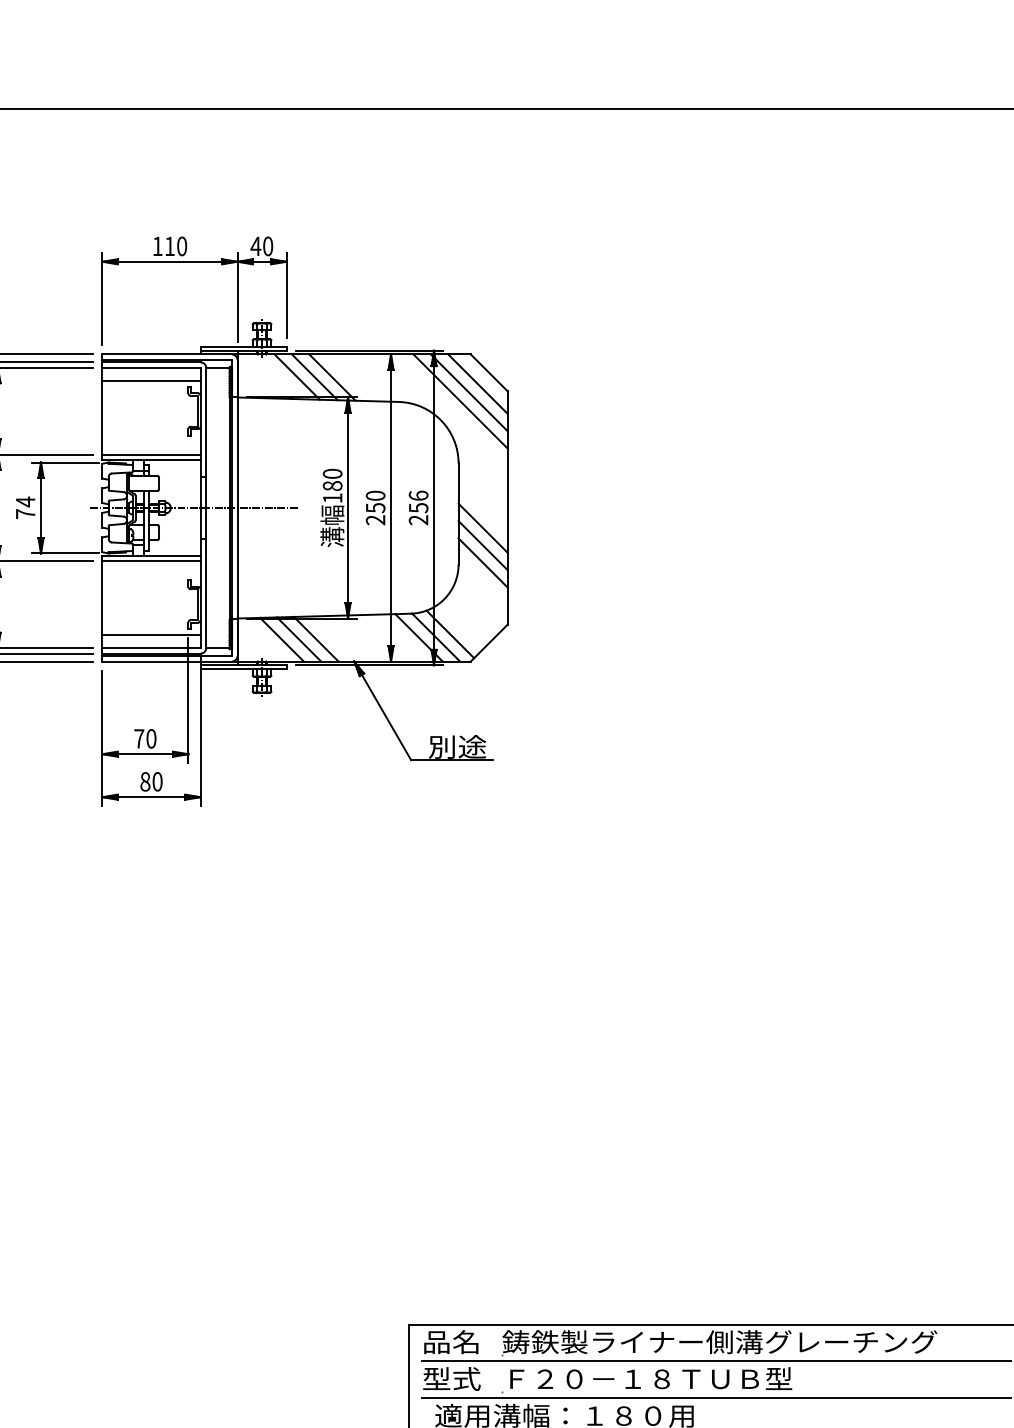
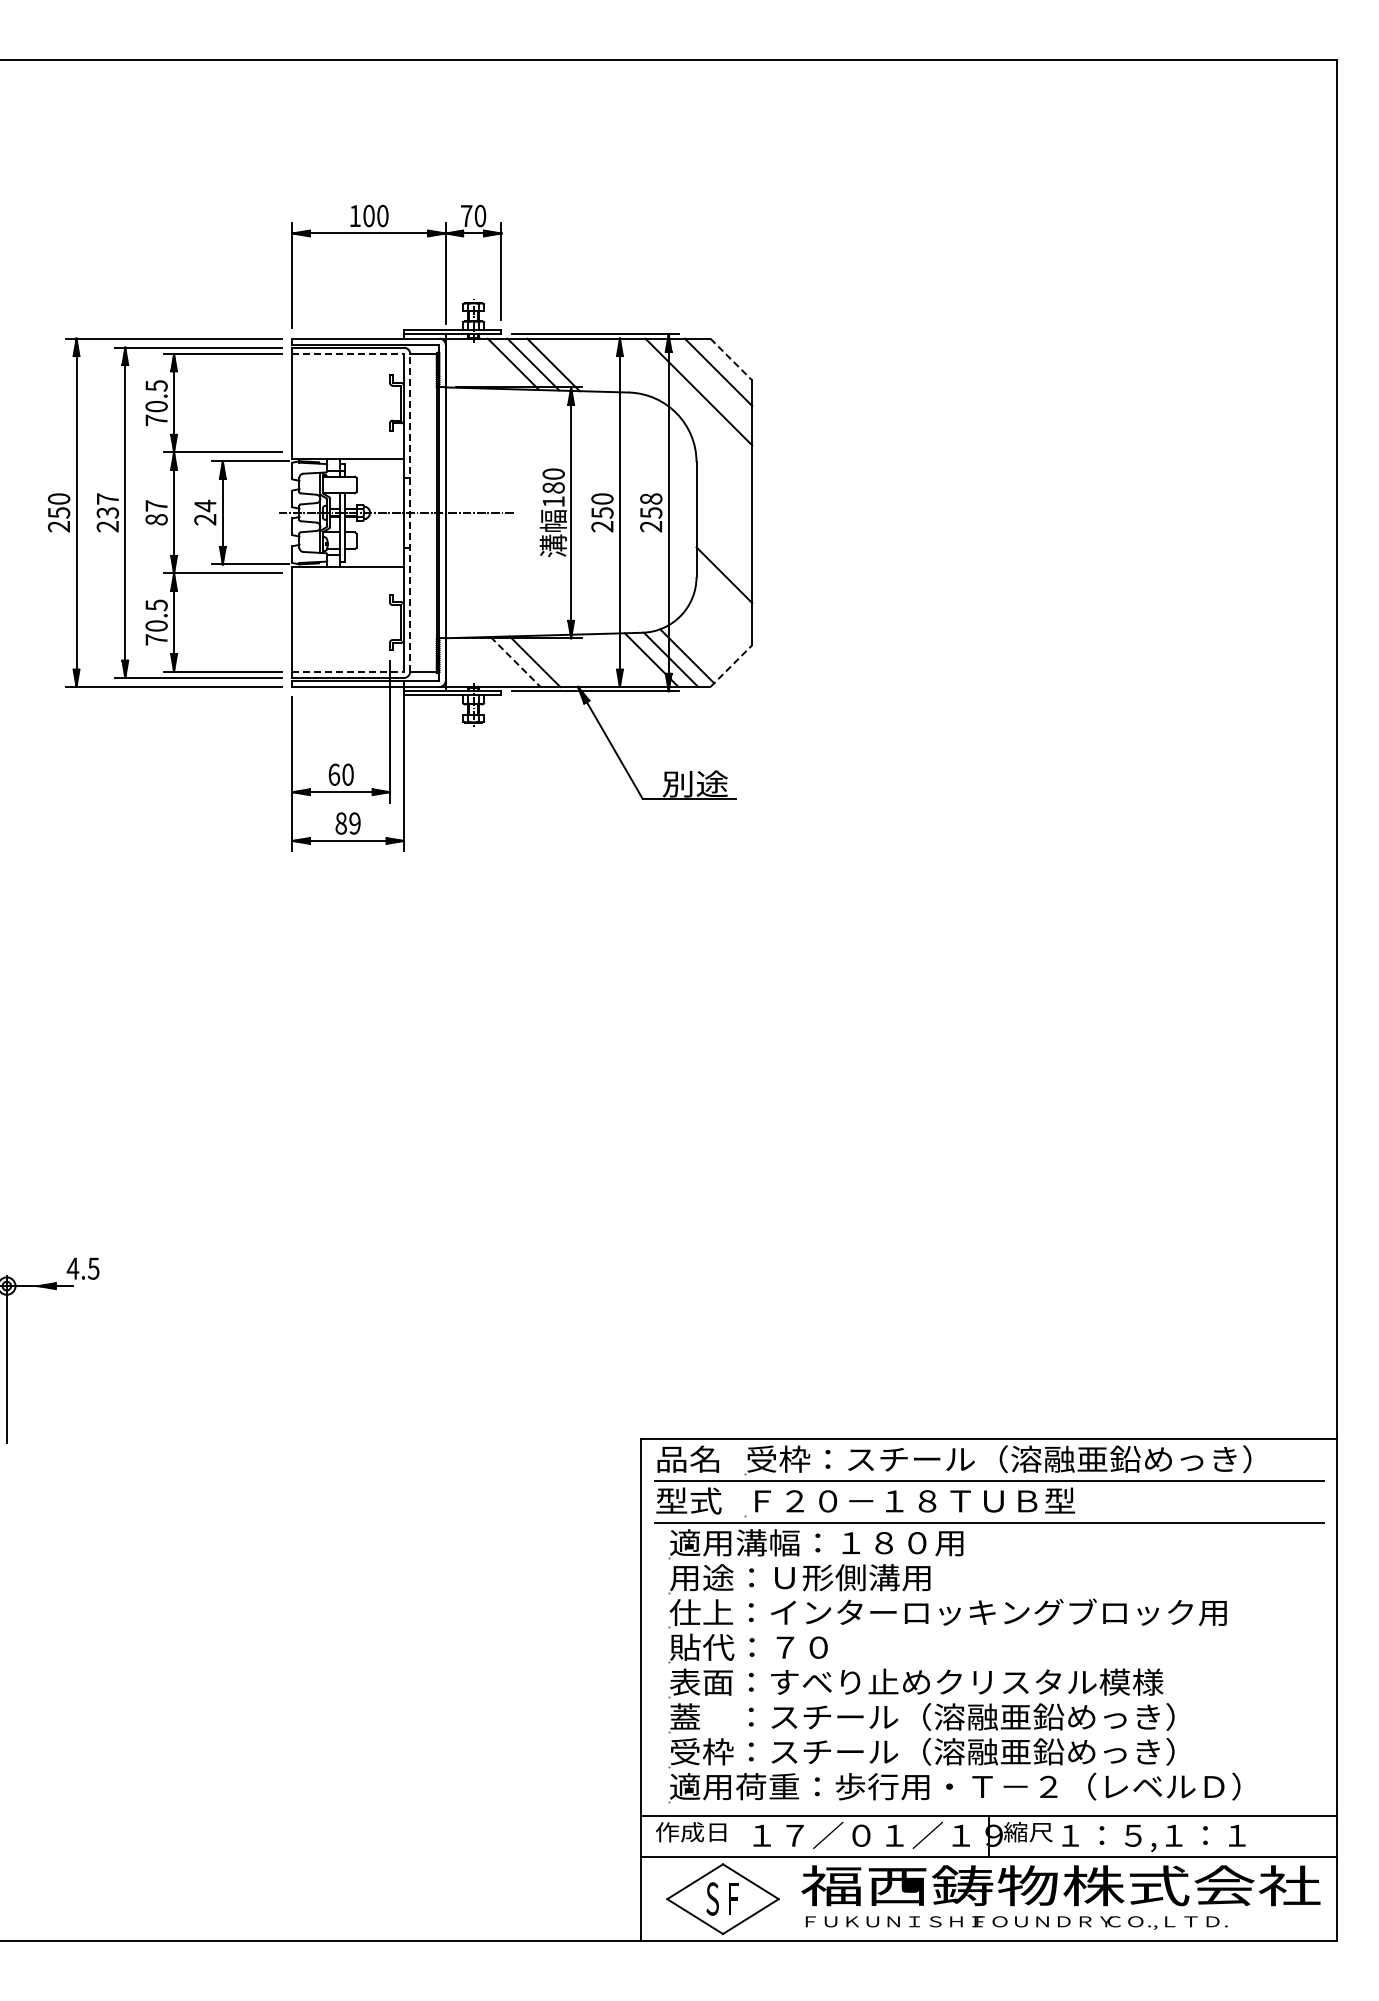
text: (169, 245) -> (368, 215), 110 -> 100
text: (255, 245) -> (466, 215), 40 -> 70
line: (151, 368) -> (348, 354), solid -> dashed
line: (489, 372) -> (731, 359), solid -> dashed
line: (150, 380) -> (347, 368), removed
line: (469, 392) -> (708, 381), removed
line: (150, 454) -> (347, 452), removed
text: (418, 495) -> (651, 498), 256 -> 258
line: (206, 507) -> (410, 512), solid -> dashed
text: (25, 513) -> (205, 519), 74 -> 24
line: (483, 527) -> (724, 535), removed
line: (483, 545) -> (724, 555), removed
line: (150, 561) -> (347, 573), removed
line: (150, 635) -> (347, 657), removed
line: (281, 639) -> (495, 662), removed
line: (299, 639) -> (515, 662), solid -> dashed
line: (489, 643) -> (731, 666), solid -> dashed
line: (151, 647) -> (348, 671), solid -> dashed
text: (139, 738) -> (334, 774), 70 -> 60
text: (157, 781) -> (354, 823), 80 -> 89
text: (724, 1342) -> (998, 1459), 鋳鉄製ライナー側溝グレーチング -> 受枠：スチール（溶融亜鉛めっき）

